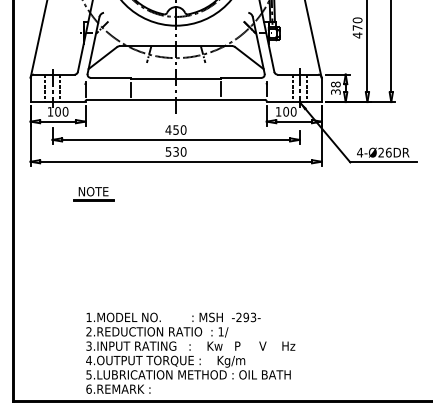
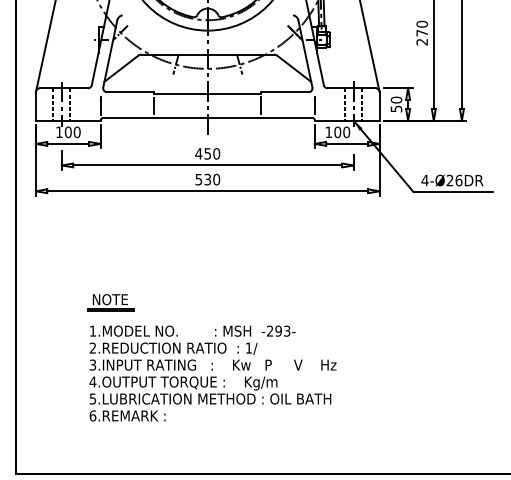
text: (357, 34) -> (421, 41), 470 -> 270
text: (335, 87) -> (395, 103), 38 -> 50
part: (93, 194) -> (110, 302), moved
text: (190, 353) -> (212, 373), moved

